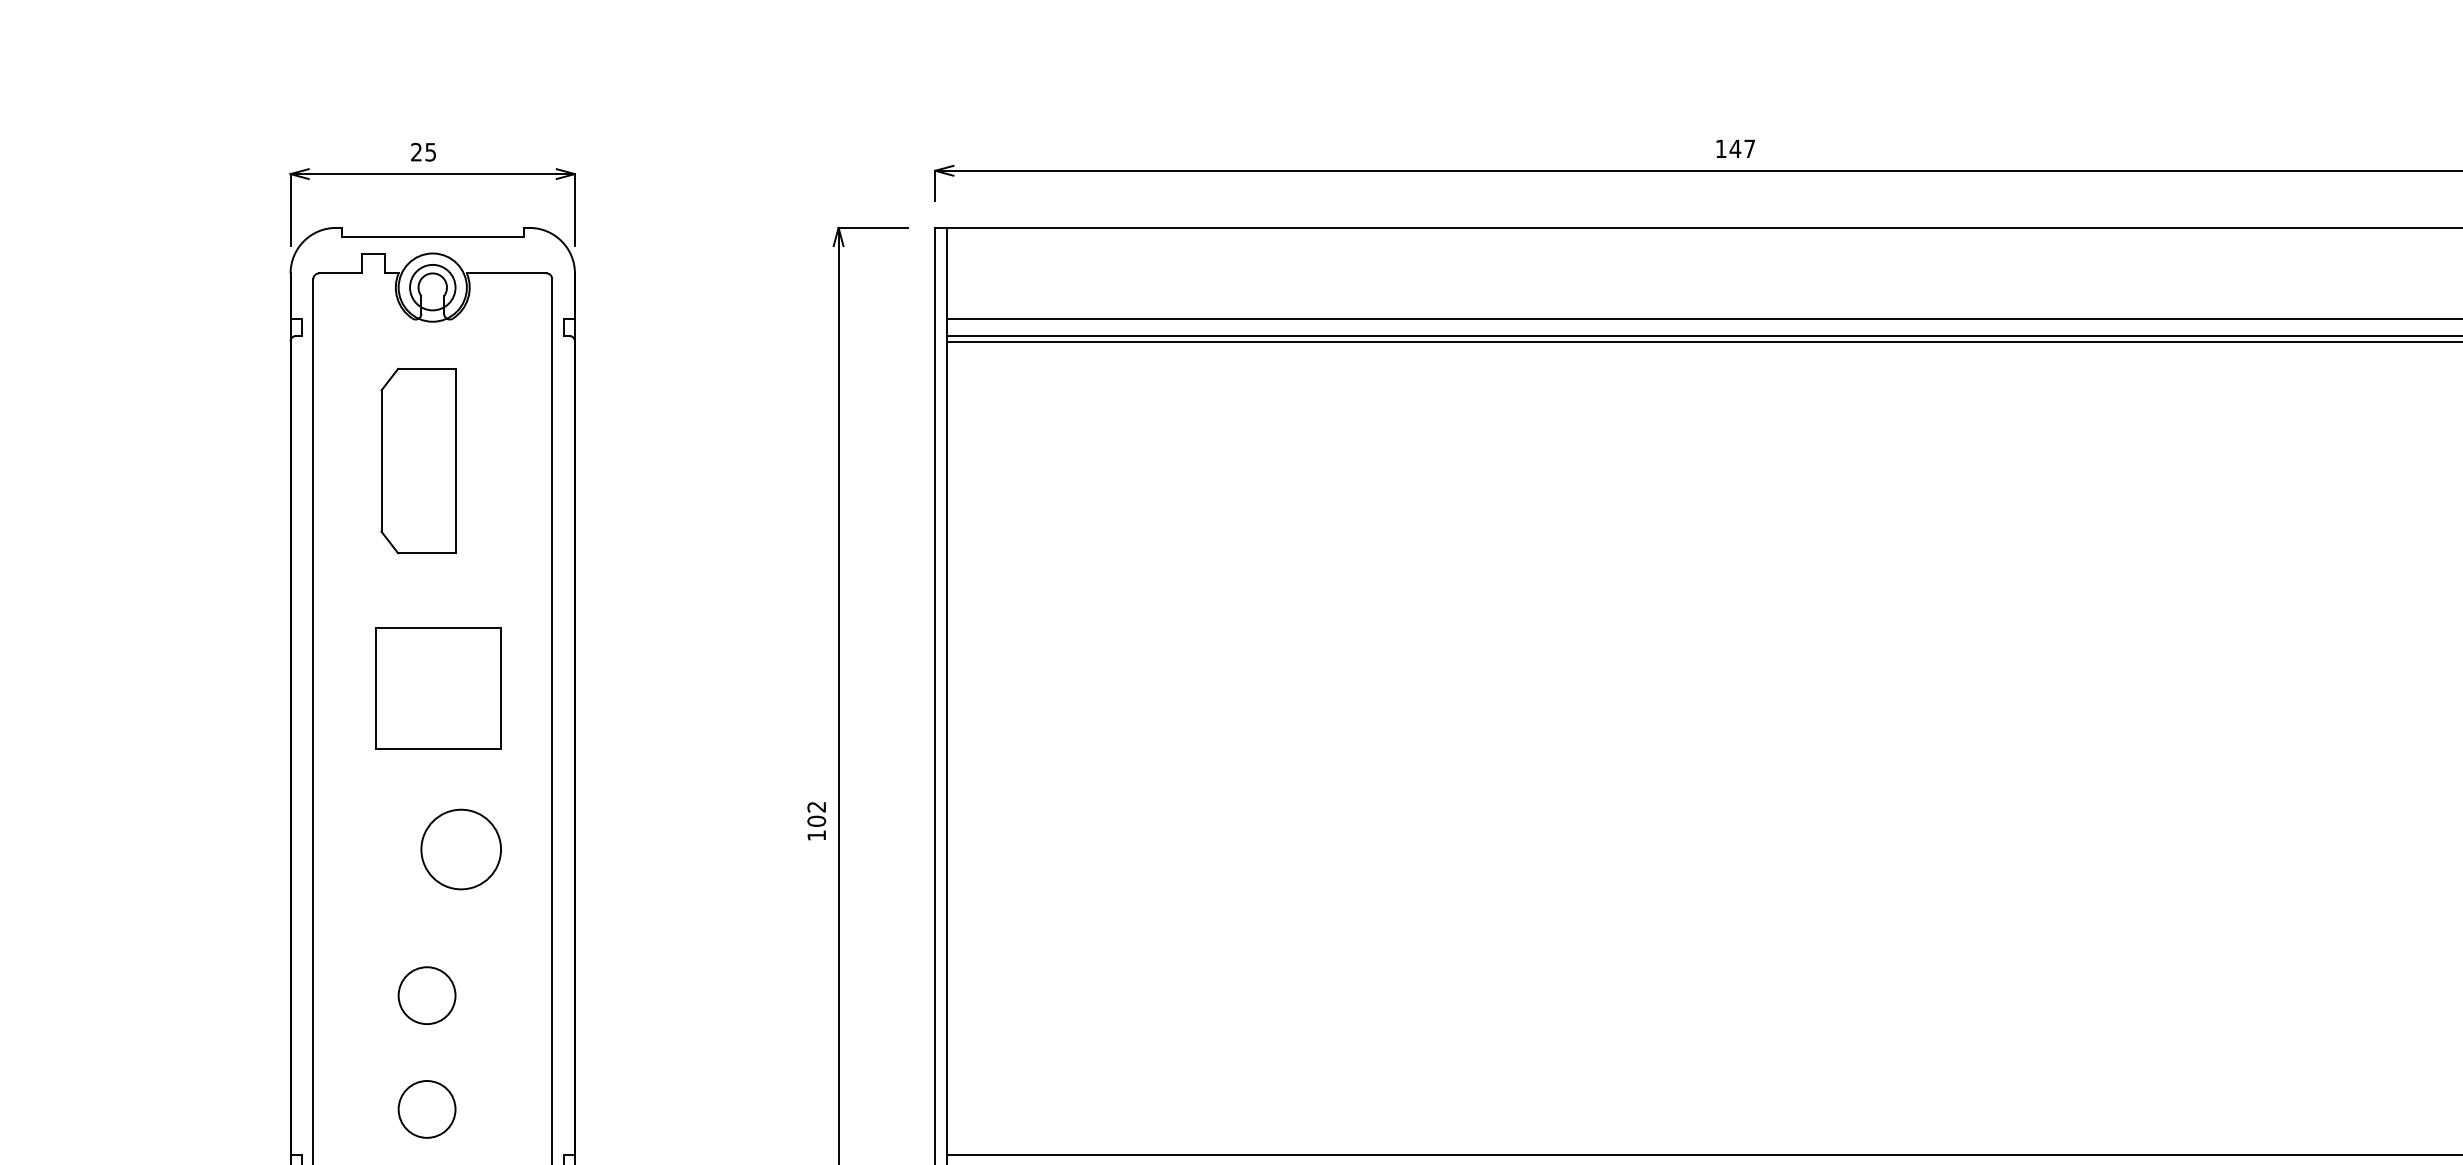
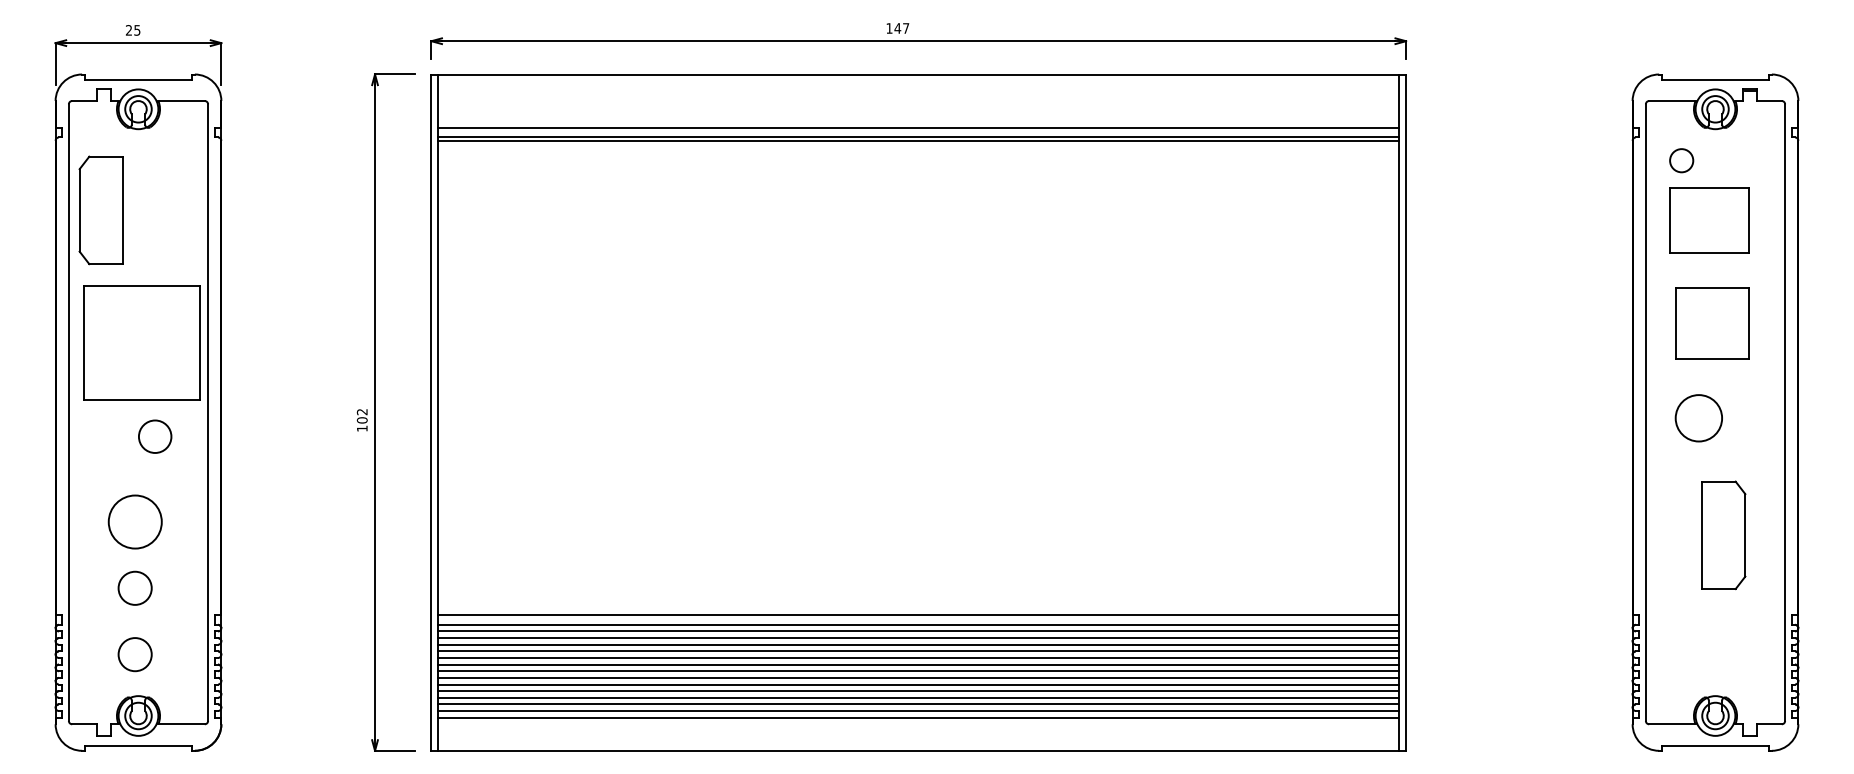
part: (417, 461) -> (100, 210), moved
part: (437, 689) -> (141, 343), size x1.6
circle: (461, 848) -> (155, 436), size x0.7
circle: (425, 994) -> (134, 521), size x1.6

